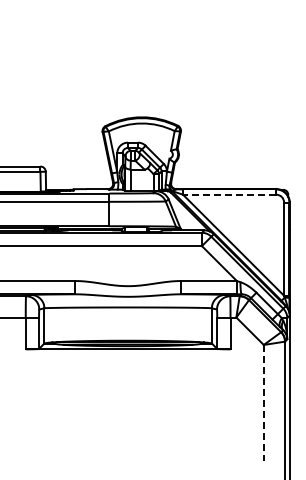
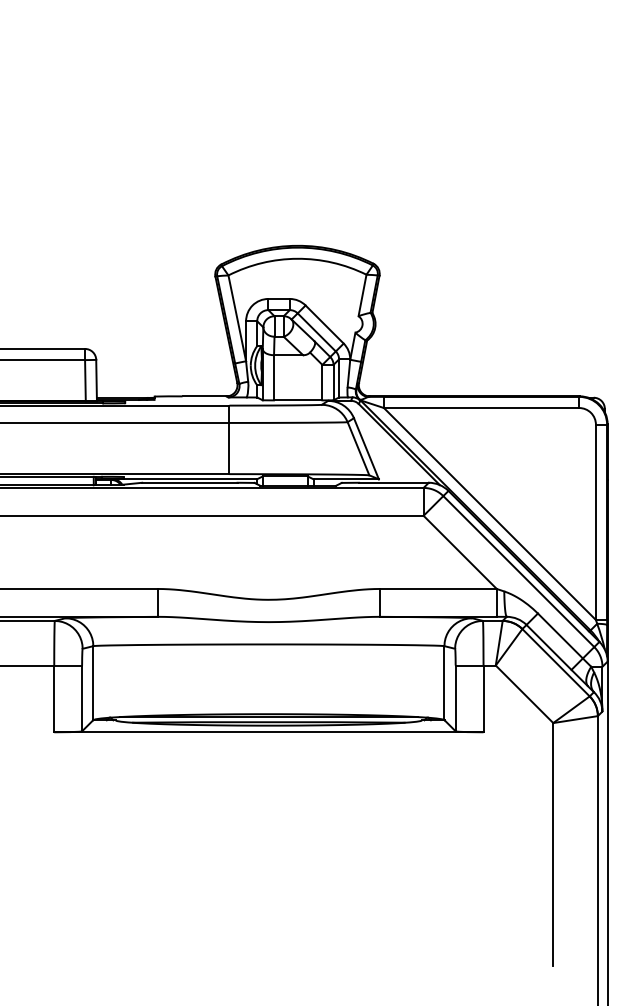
line: (229, 194) -> (481, 407), dashed -> solid
line: (263, 402) -> (552, 843), dashed -> solid

